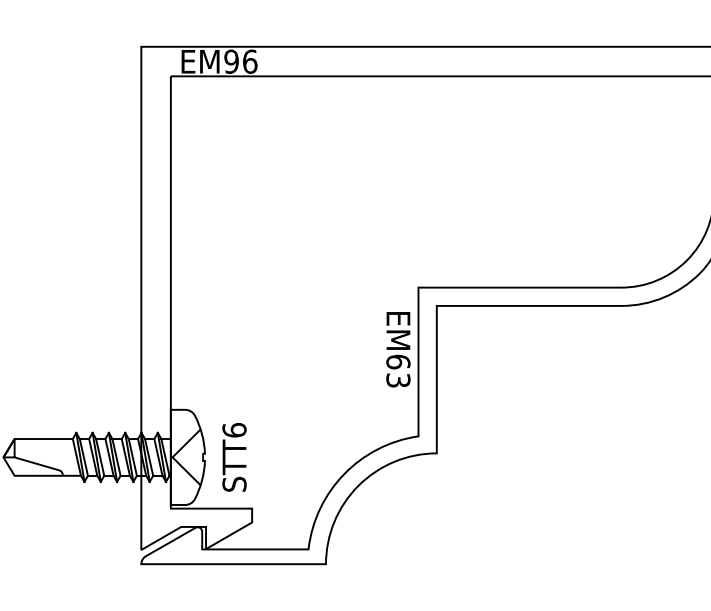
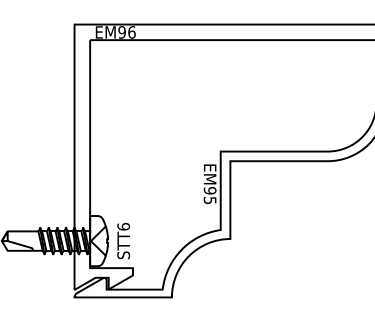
text: (397, 370) -> (209, 195), EM63 -> EM95

